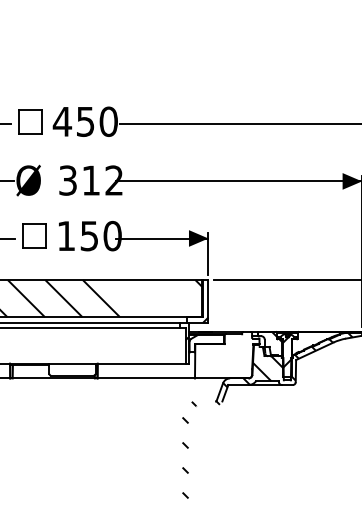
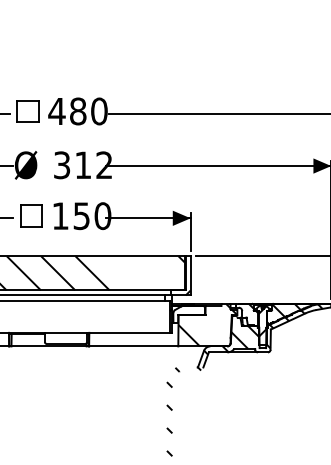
text: (85, 121) -> (78, 111), 450 -> 480
hatch: (310, 343) -> (284, 314), added
hatch: (227, 355) -> (208, 325), added

